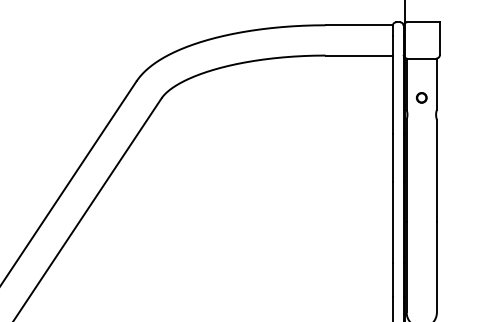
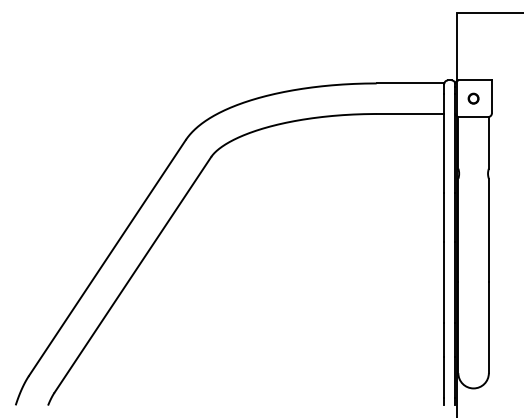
circle: (421, 97) -> (473, 98), moved

